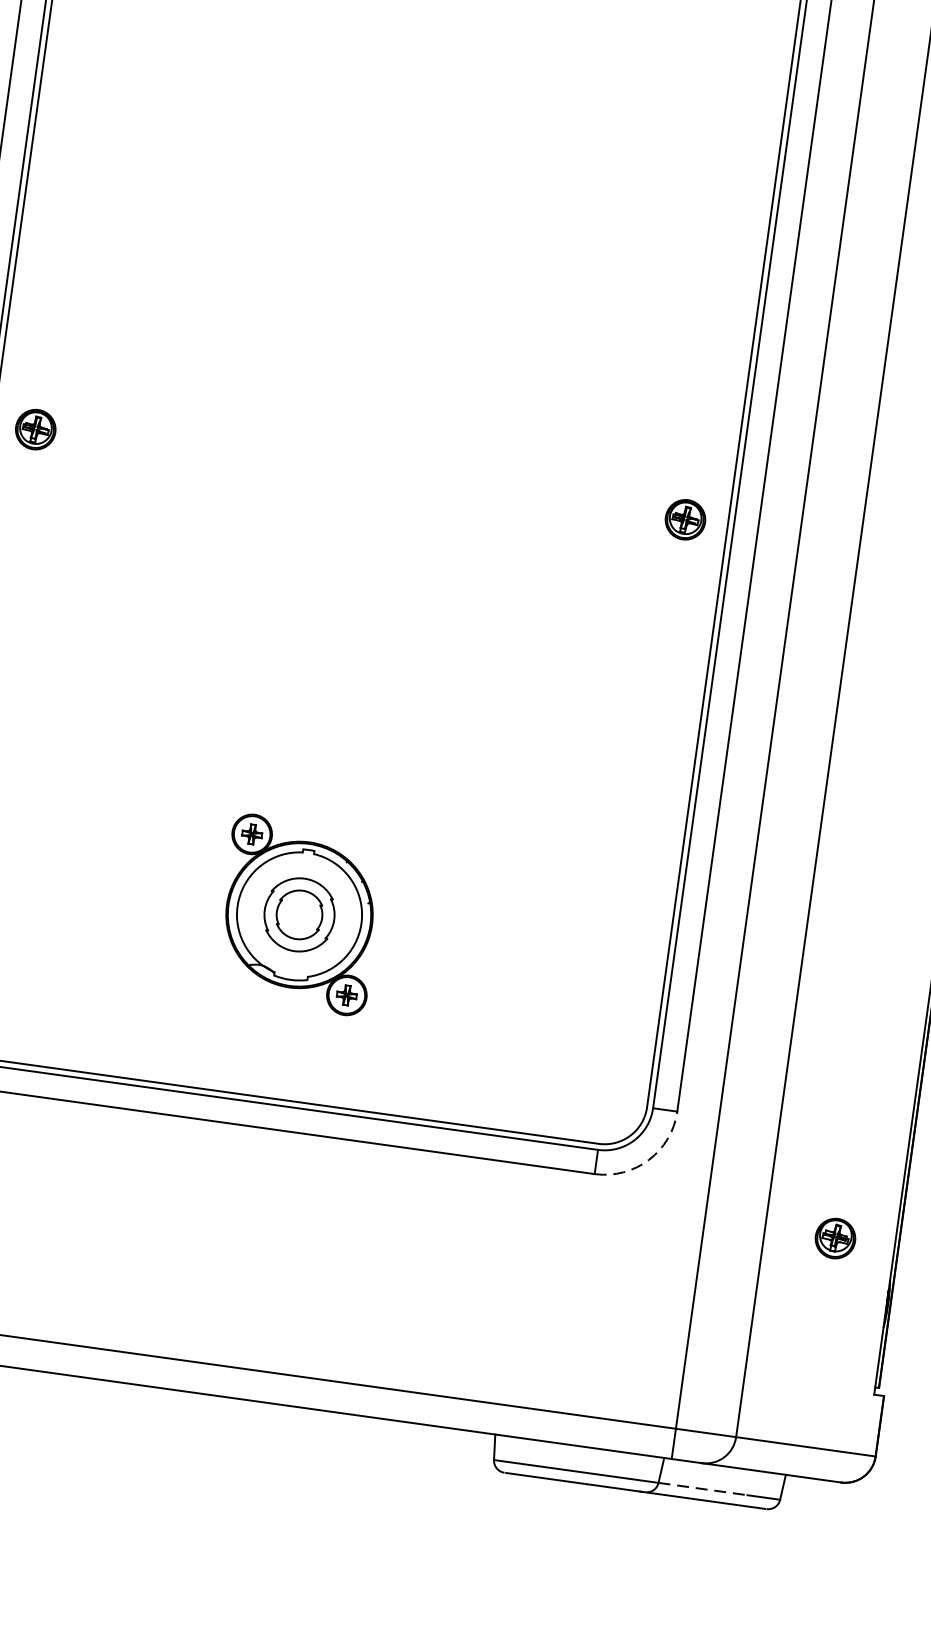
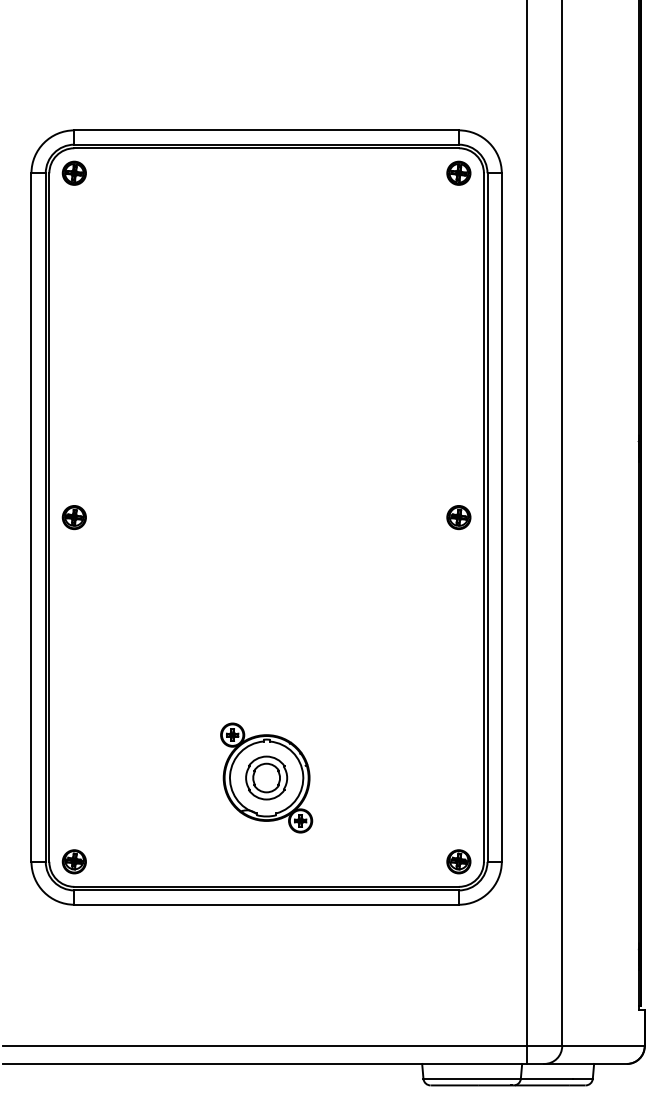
arc: (649, 1160) -> (489, 892), dashed -> solid
part: (834, 1237) -> (458, 861), moved
line: (703, 1488) -> (547, 1078), dashed -> solid

